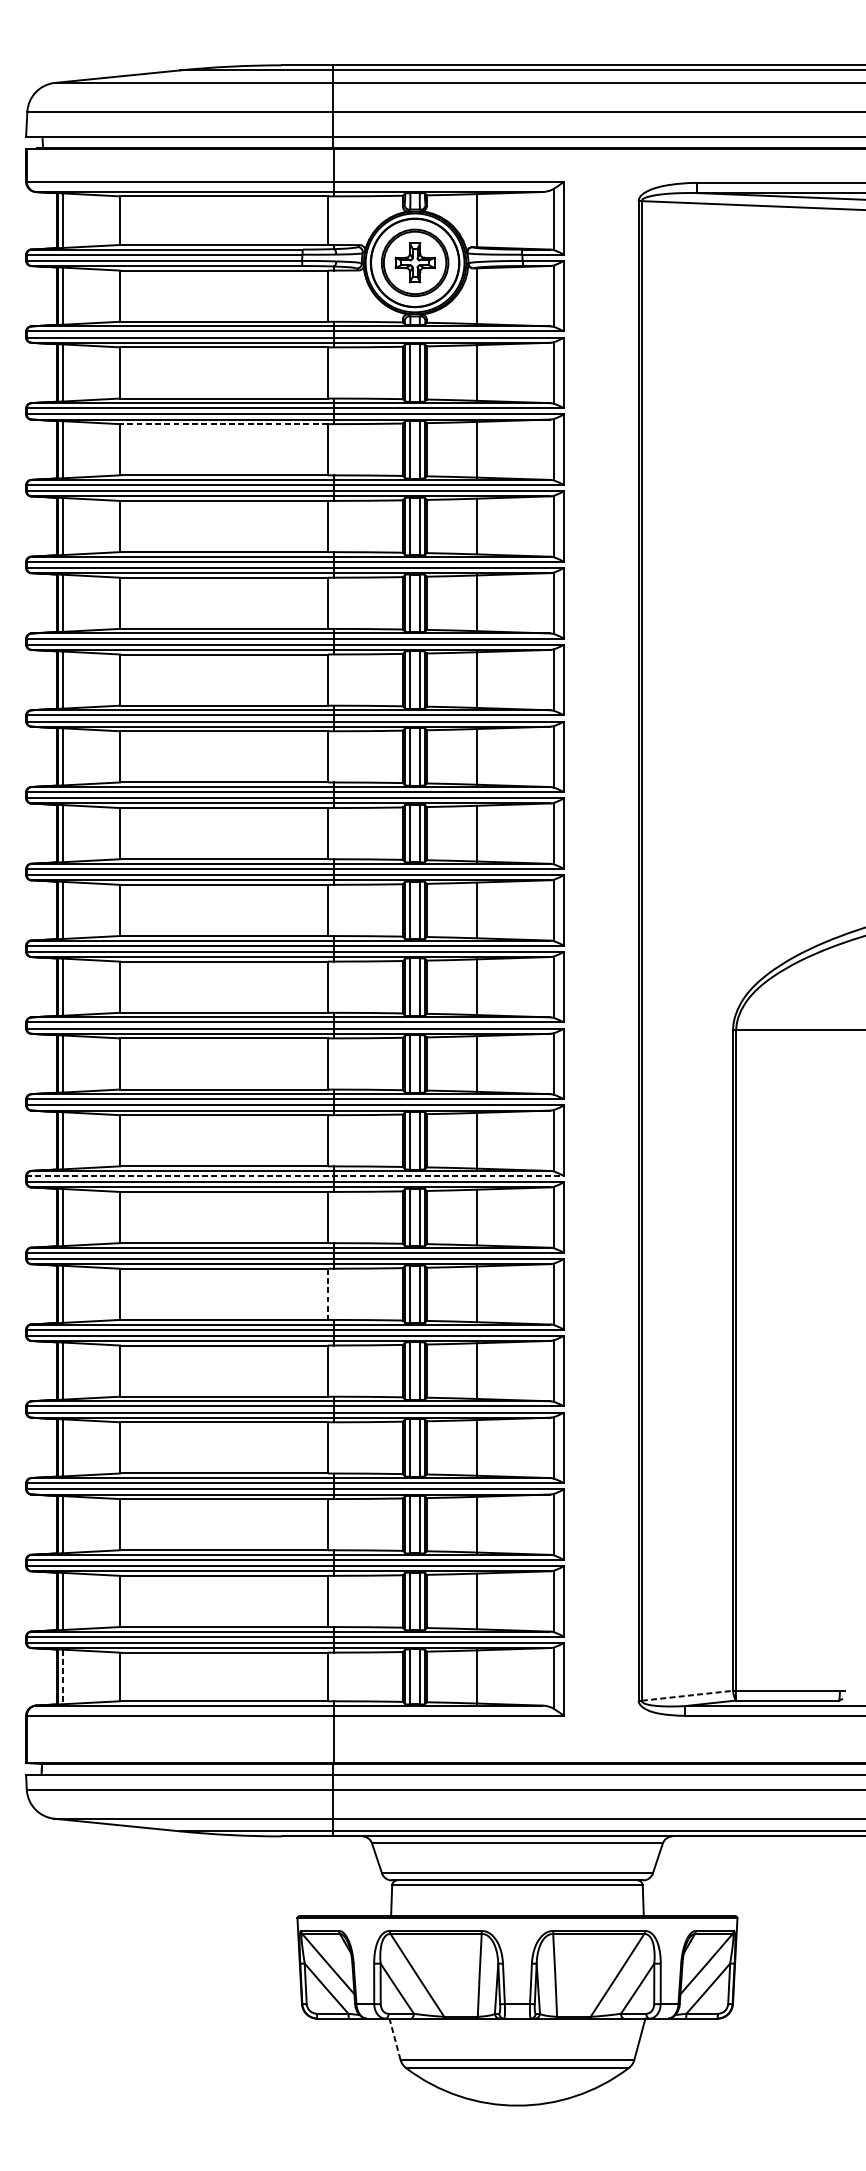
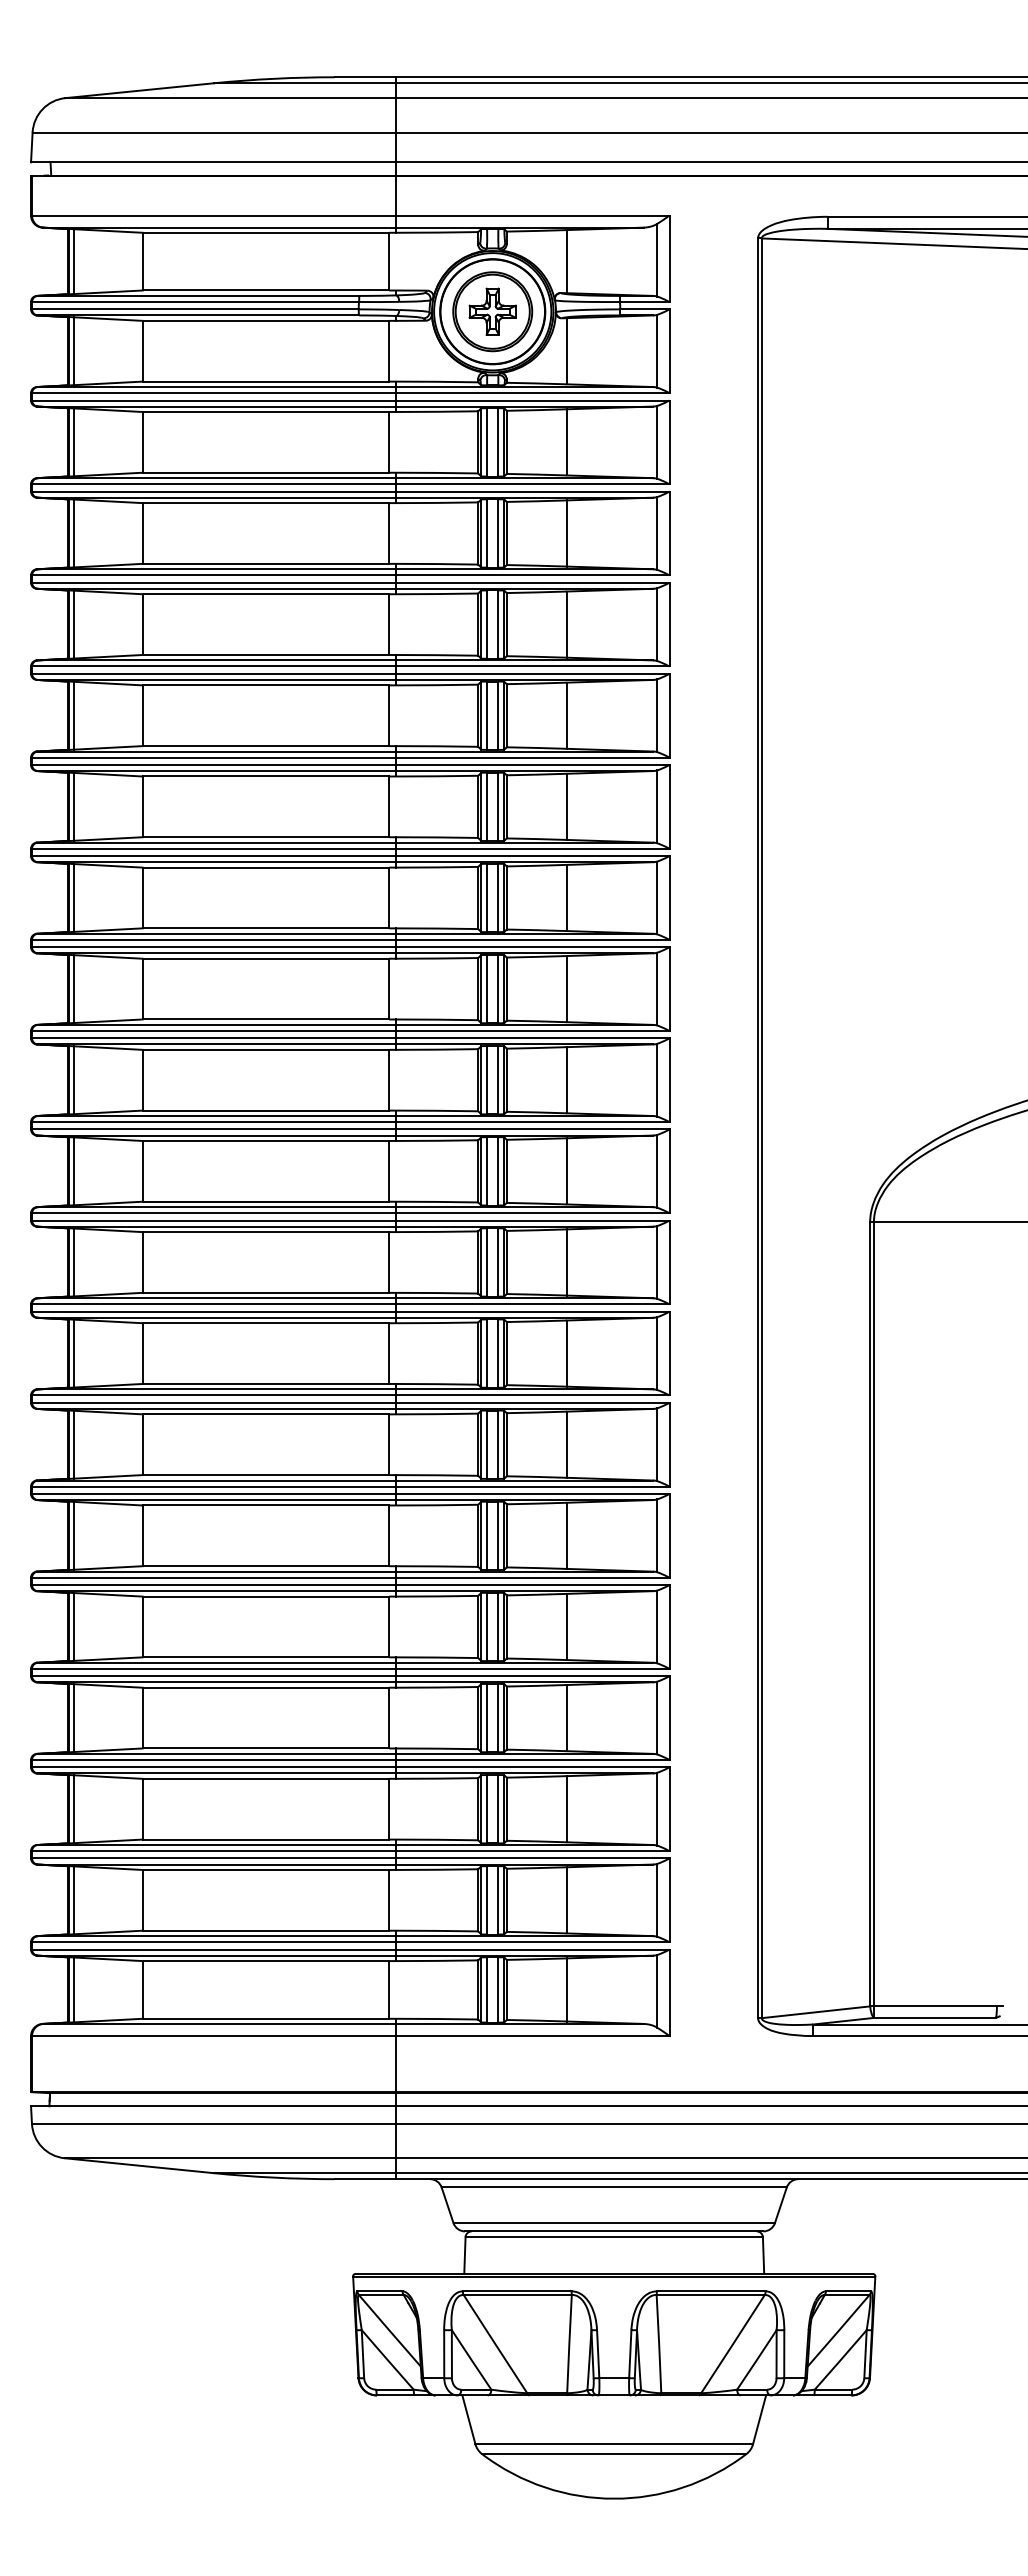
line: (223, 424) -> (265, 503), dashed -> solid
line: (295, 1176) -> (350, 1395), dashed -> solid
line: (328, 1294) -> (389, 1536), dashed -> solid
line: (62, 1677) -> (74, 1990), dashed -> solid
line: (687, 1695) -> (816, 2012), dashed -> solid
line: (394, 2038) -> (468, 2419), dashed -> solid

